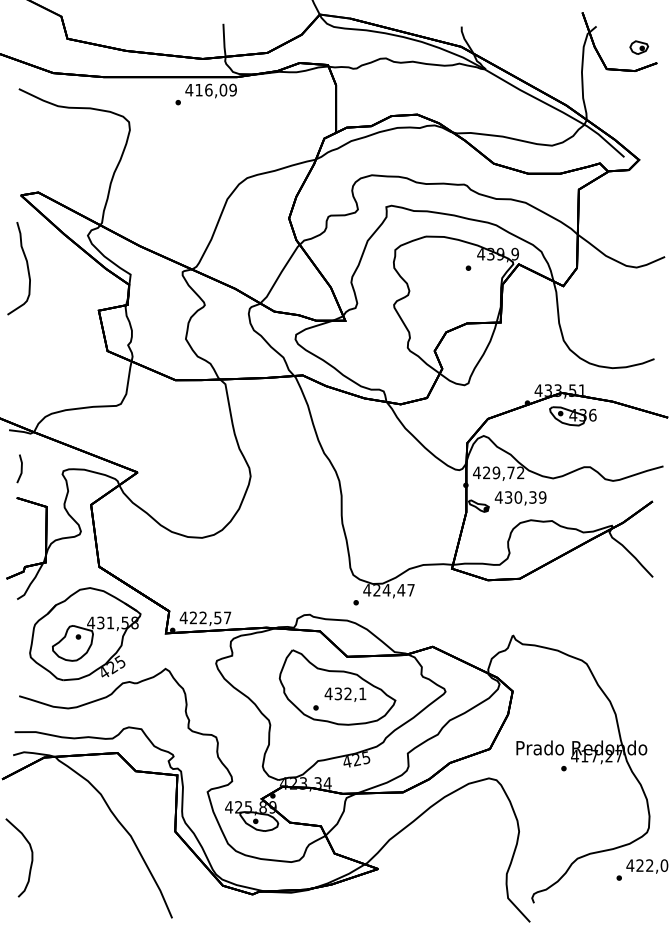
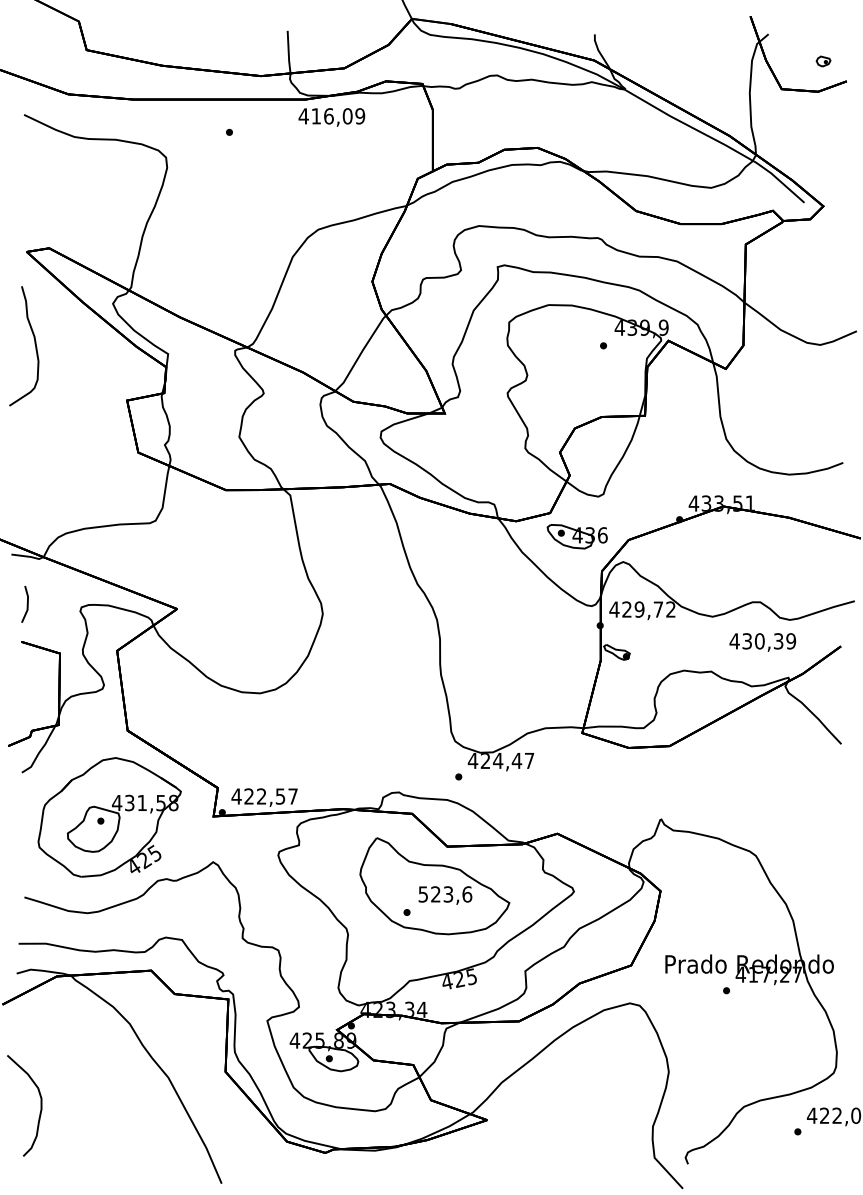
part: (639, 47) -> (823, 61), size x0.6
text: (210, 91) -> (331, 117), moved
part: (572, 416) -> (576, 536), moved
text: (520, 498) -> (762, 642), moved
text: (345, 693) -> (445, 894), 432,1 -> 523,6

